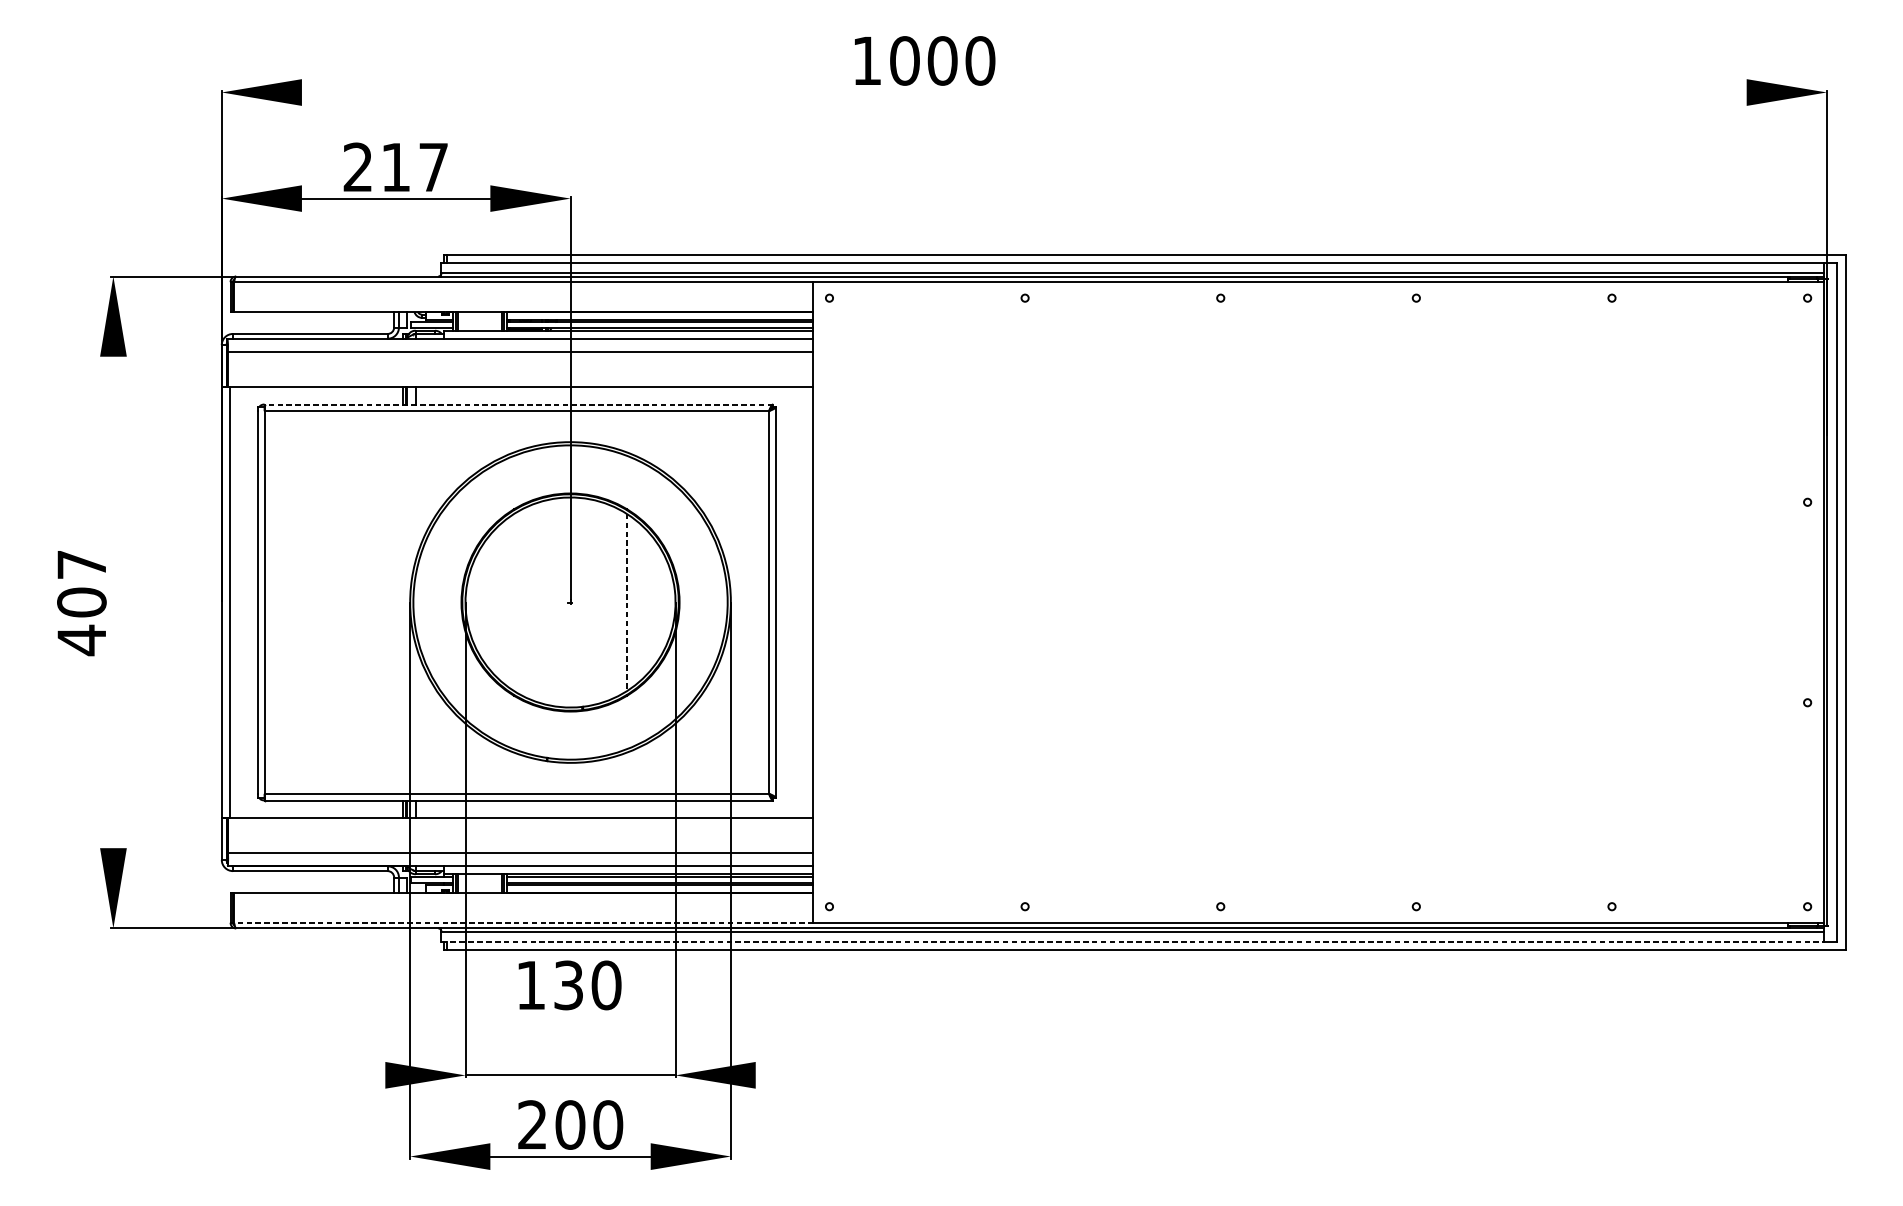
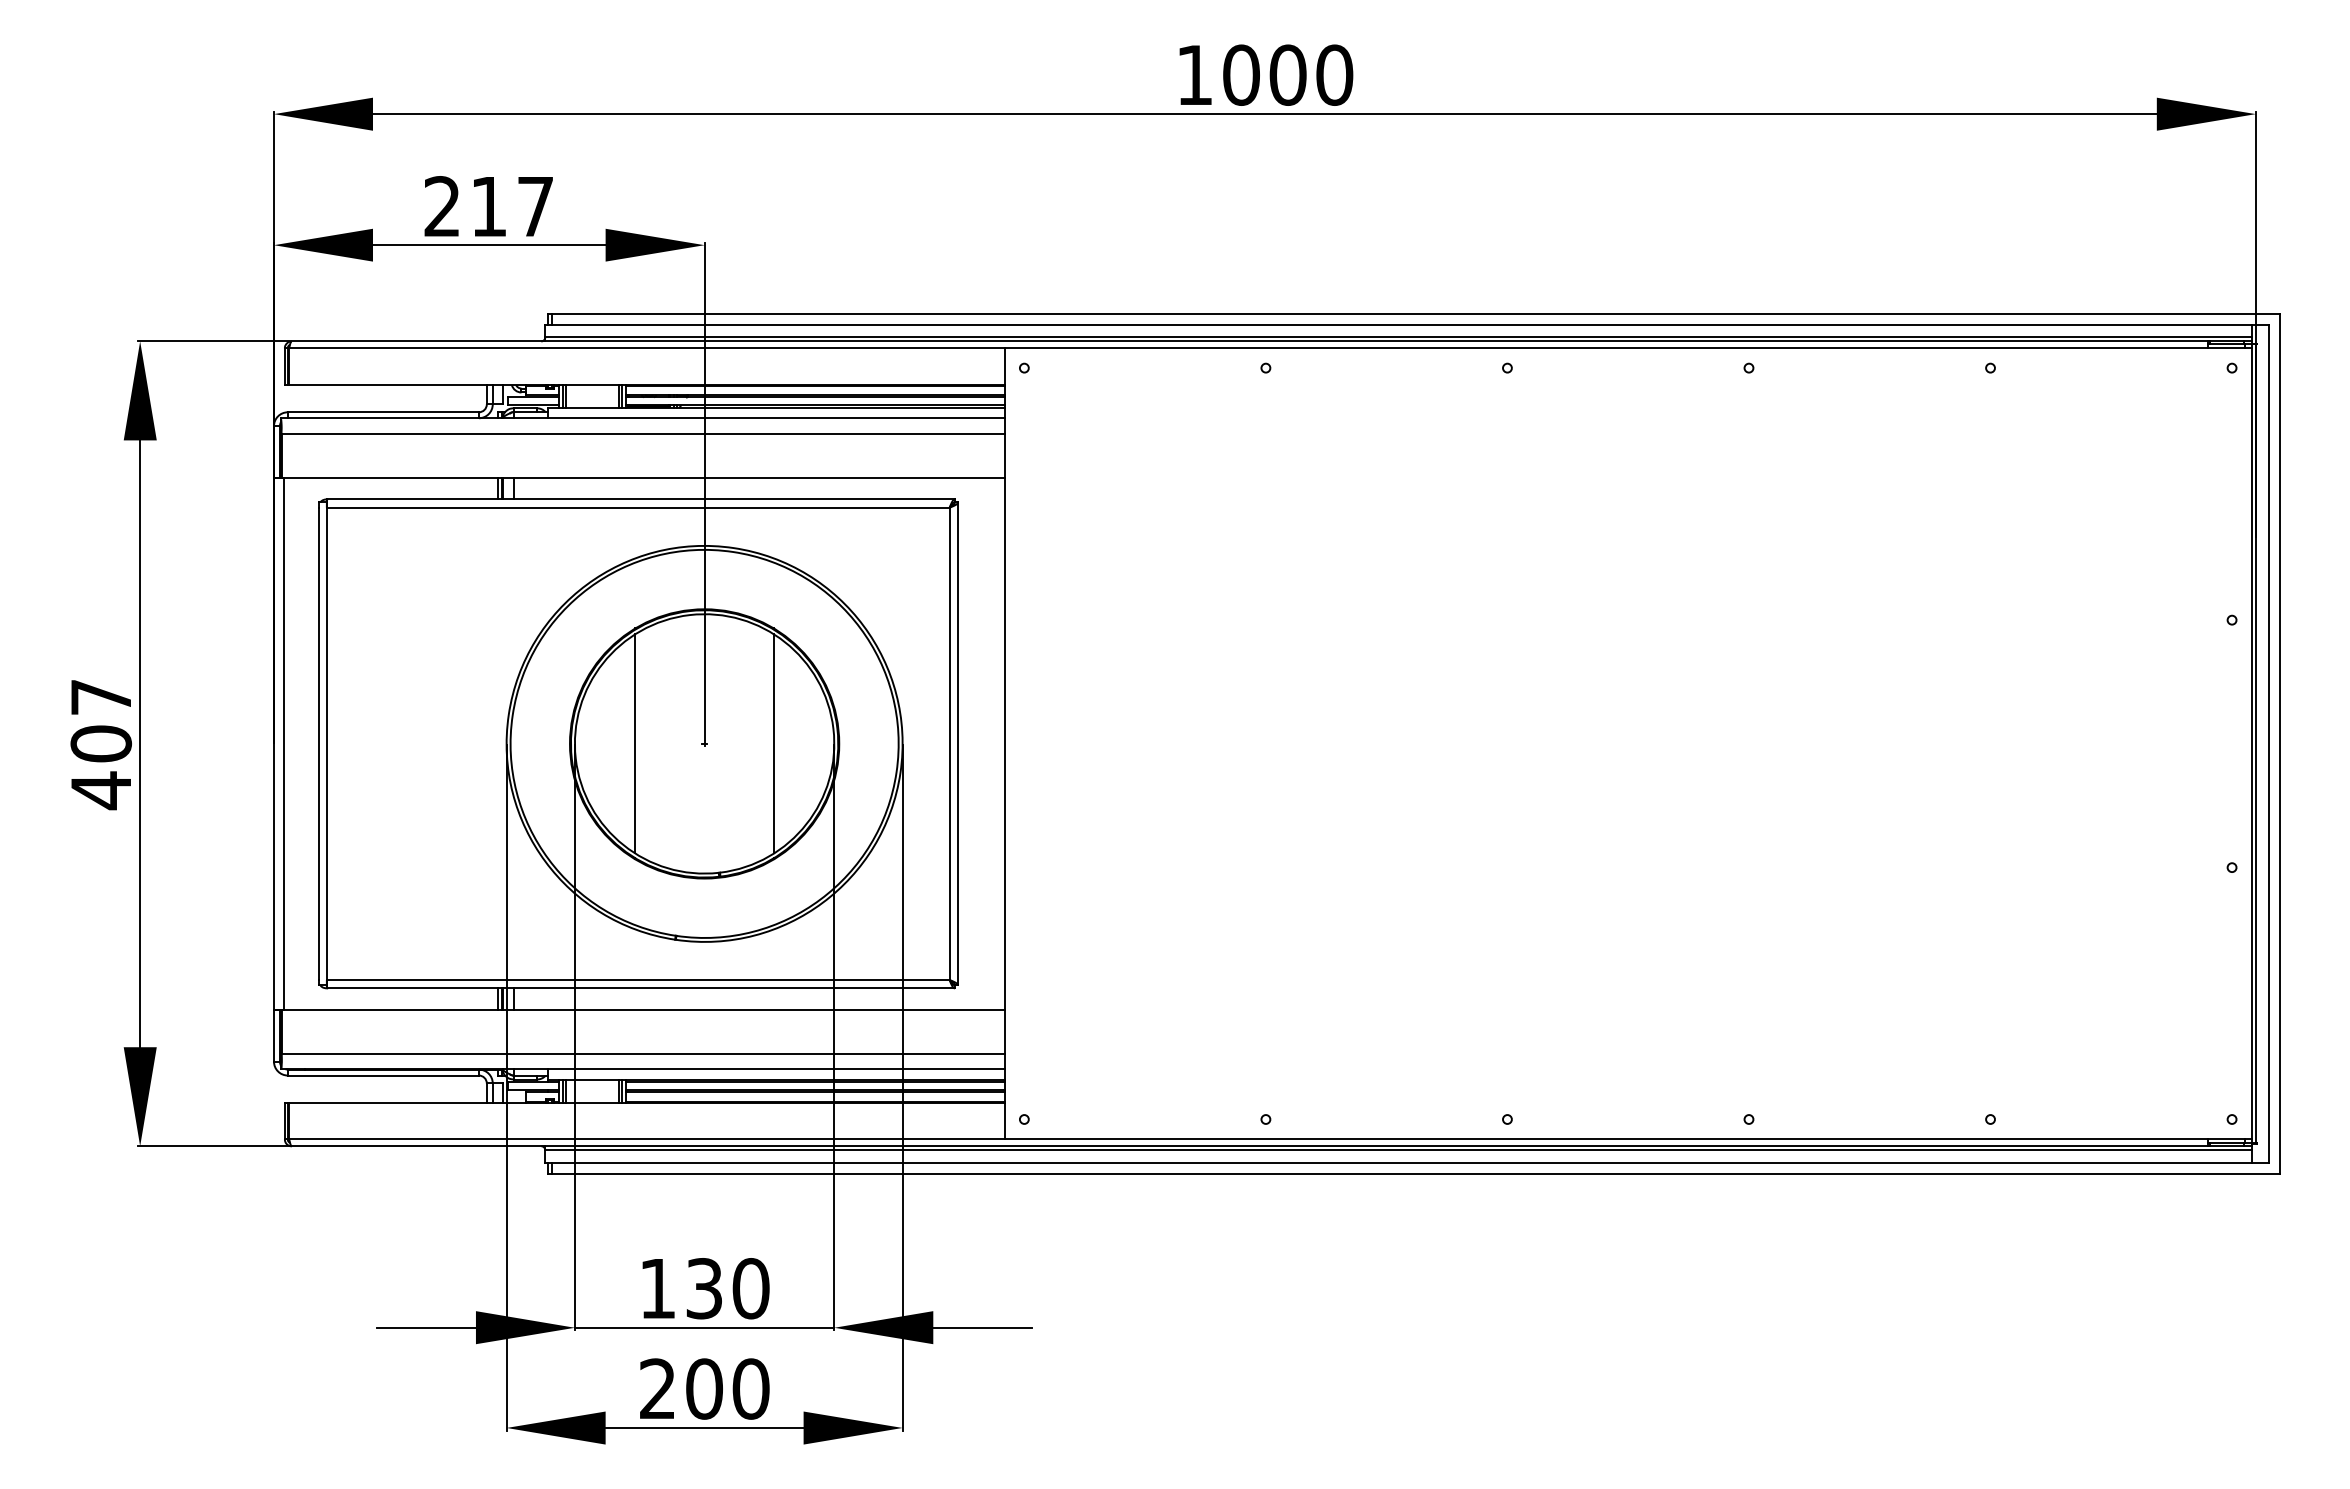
text: (925, 60) -> (1266, 74), moved
line: (1023, 92) -> (1264, 114), added
line: (518, 404) -> (640, 499), dashed -> solid
line: (113, 602) -> (140, 743), added
line: (514, 602) -> (635, 743), added
line: (626, 602) -> (773, 743), dashed -> solid
line: (523, 922) -> (646, 1139), dashed -> solid
line: (1133, 942) -> (1399, 1163), dashed -> solid
text: (569, 985) -> (705, 1288), moved
line: (344, 1075) -> (425, 1327), added
line: (795, 1075) -> (982, 1327), added

